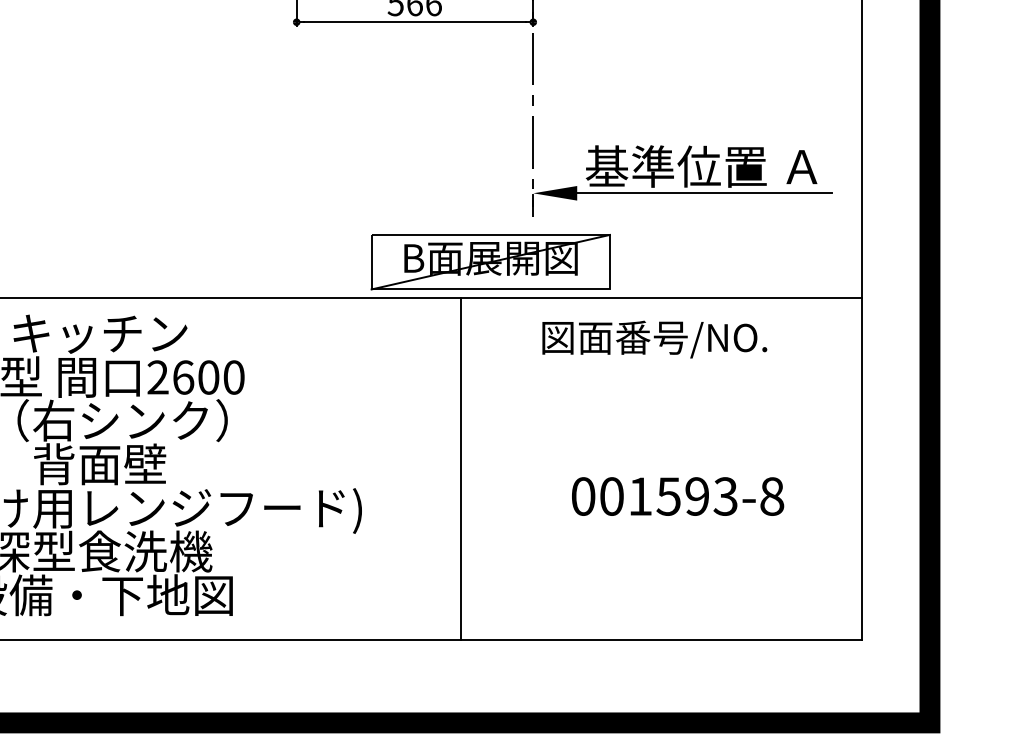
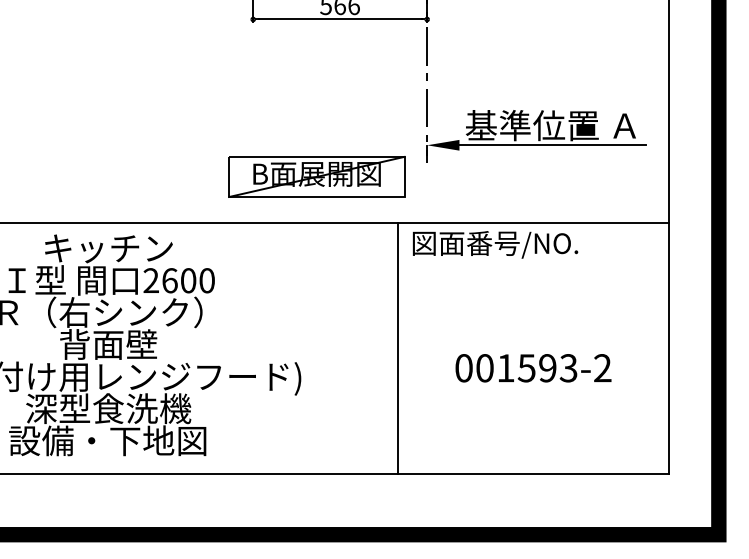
part: (490, 261) -> (316, 176), moved
text: (654, 339) -> (495, 244), moved
line: (461, 468) -> (398, 347), moved
text: (771, 496) -> (602, 368), 001593-8 -> 001593-2

